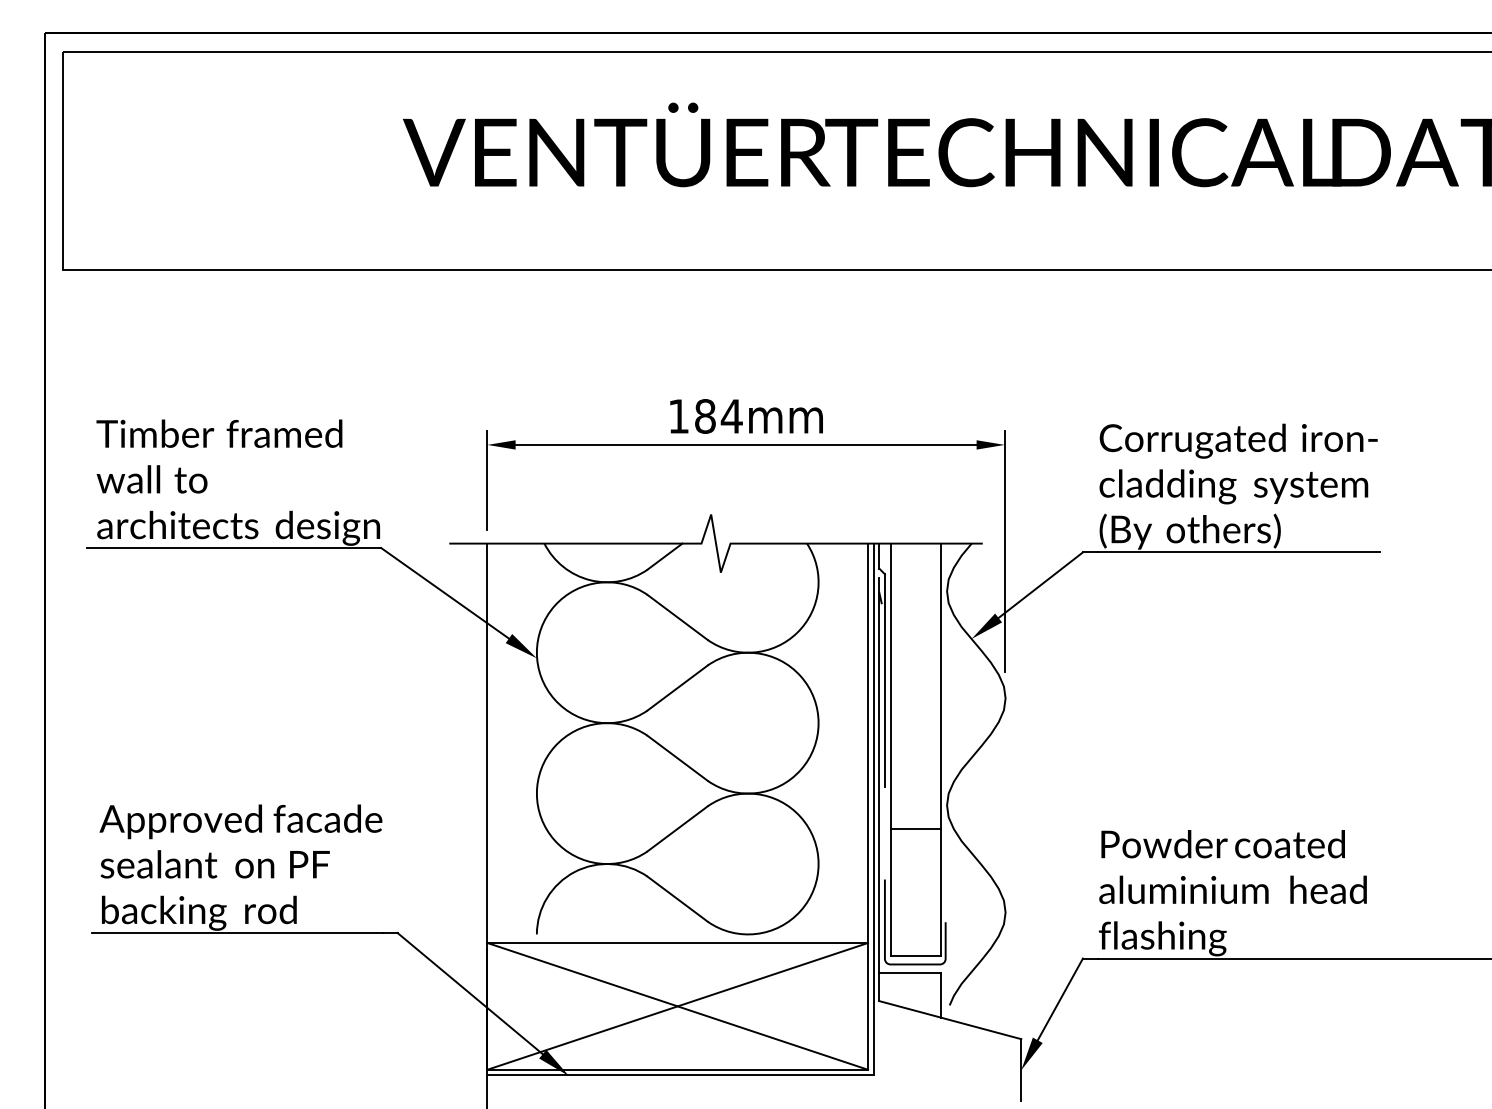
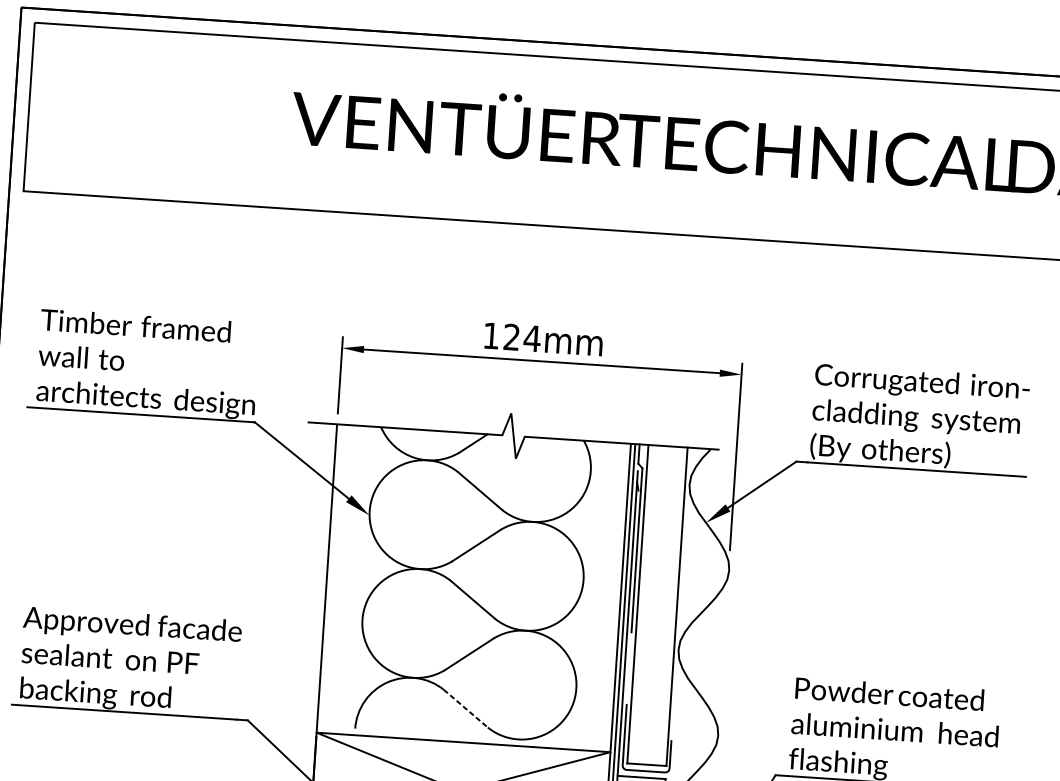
text: (705, 416) -> (511, 337), 184mm -> 124mm
line: (915, 829) -> (652, 666), removed
line: (677, 899) -> (465, 708), solid -> dashed

